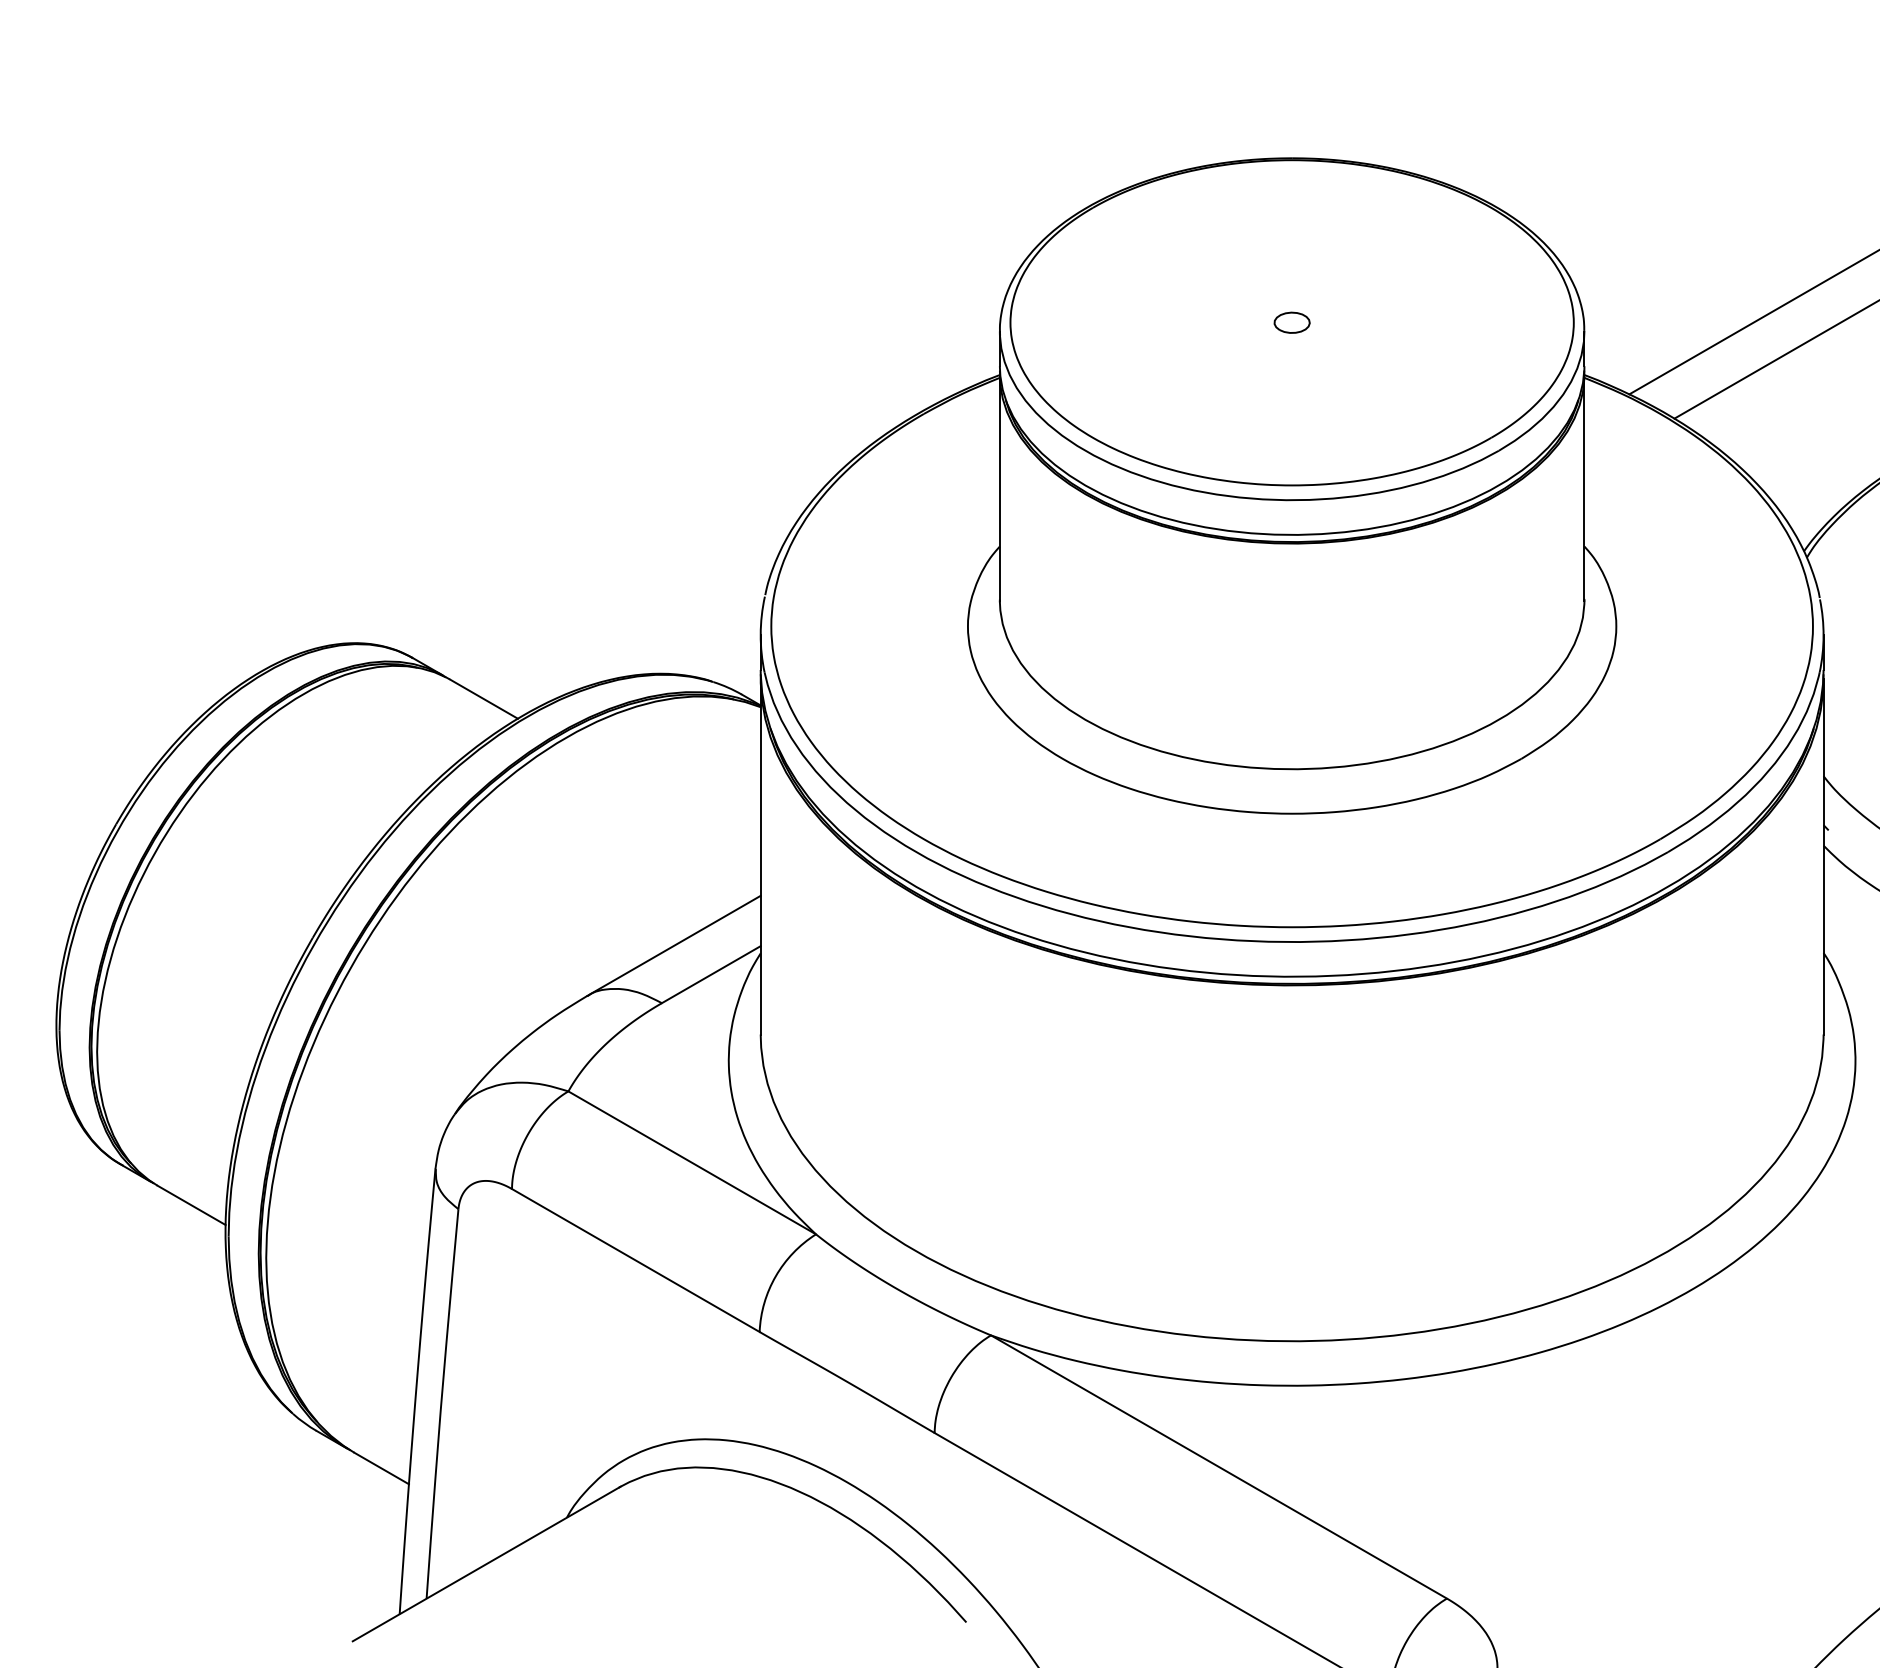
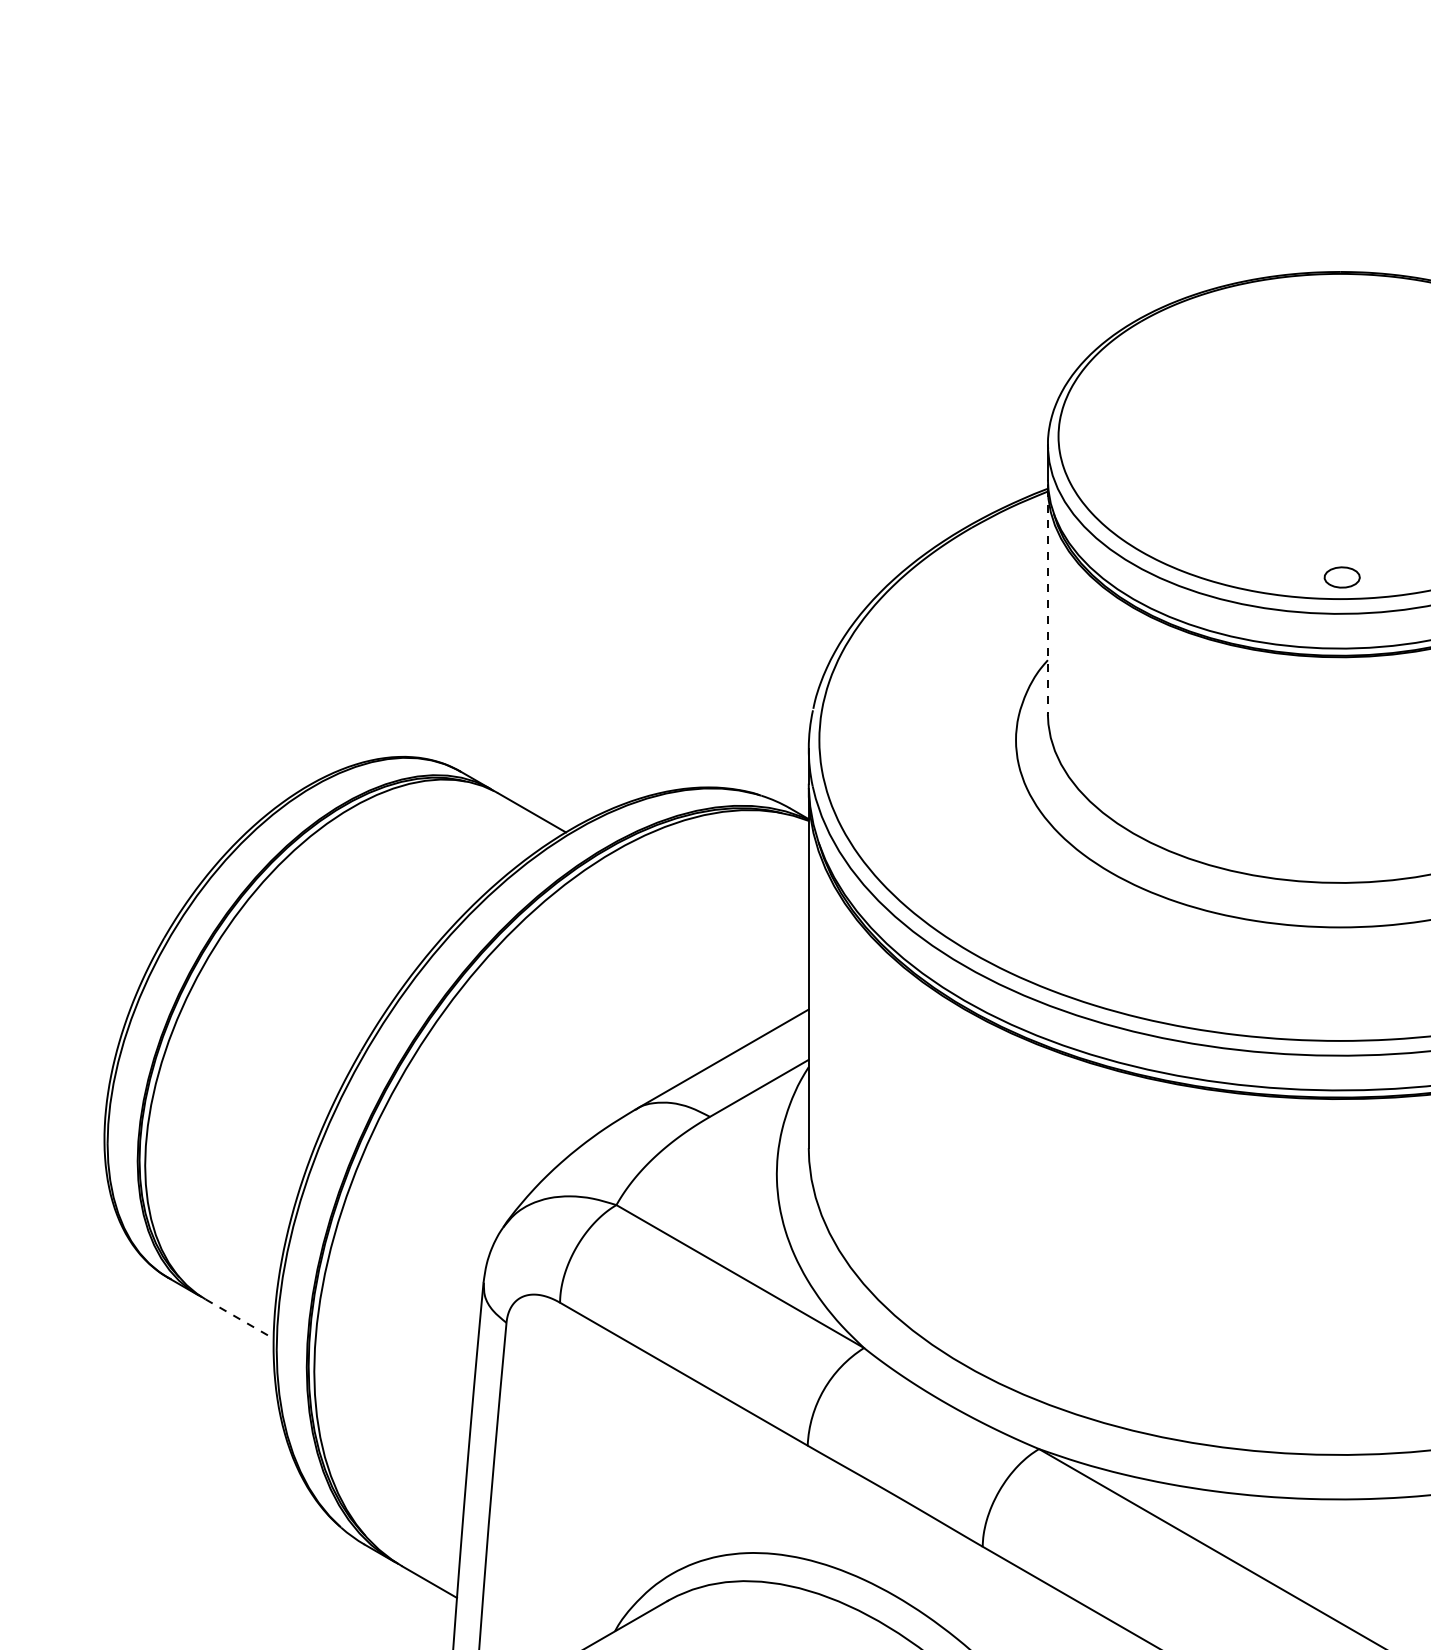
part: (1291, 322) -> (1341, 577), moved
line: (999, 487) -> (1047, 601), solid -> dashed
line: (192, 1205) -> (240, 1319), solid -> dashed

